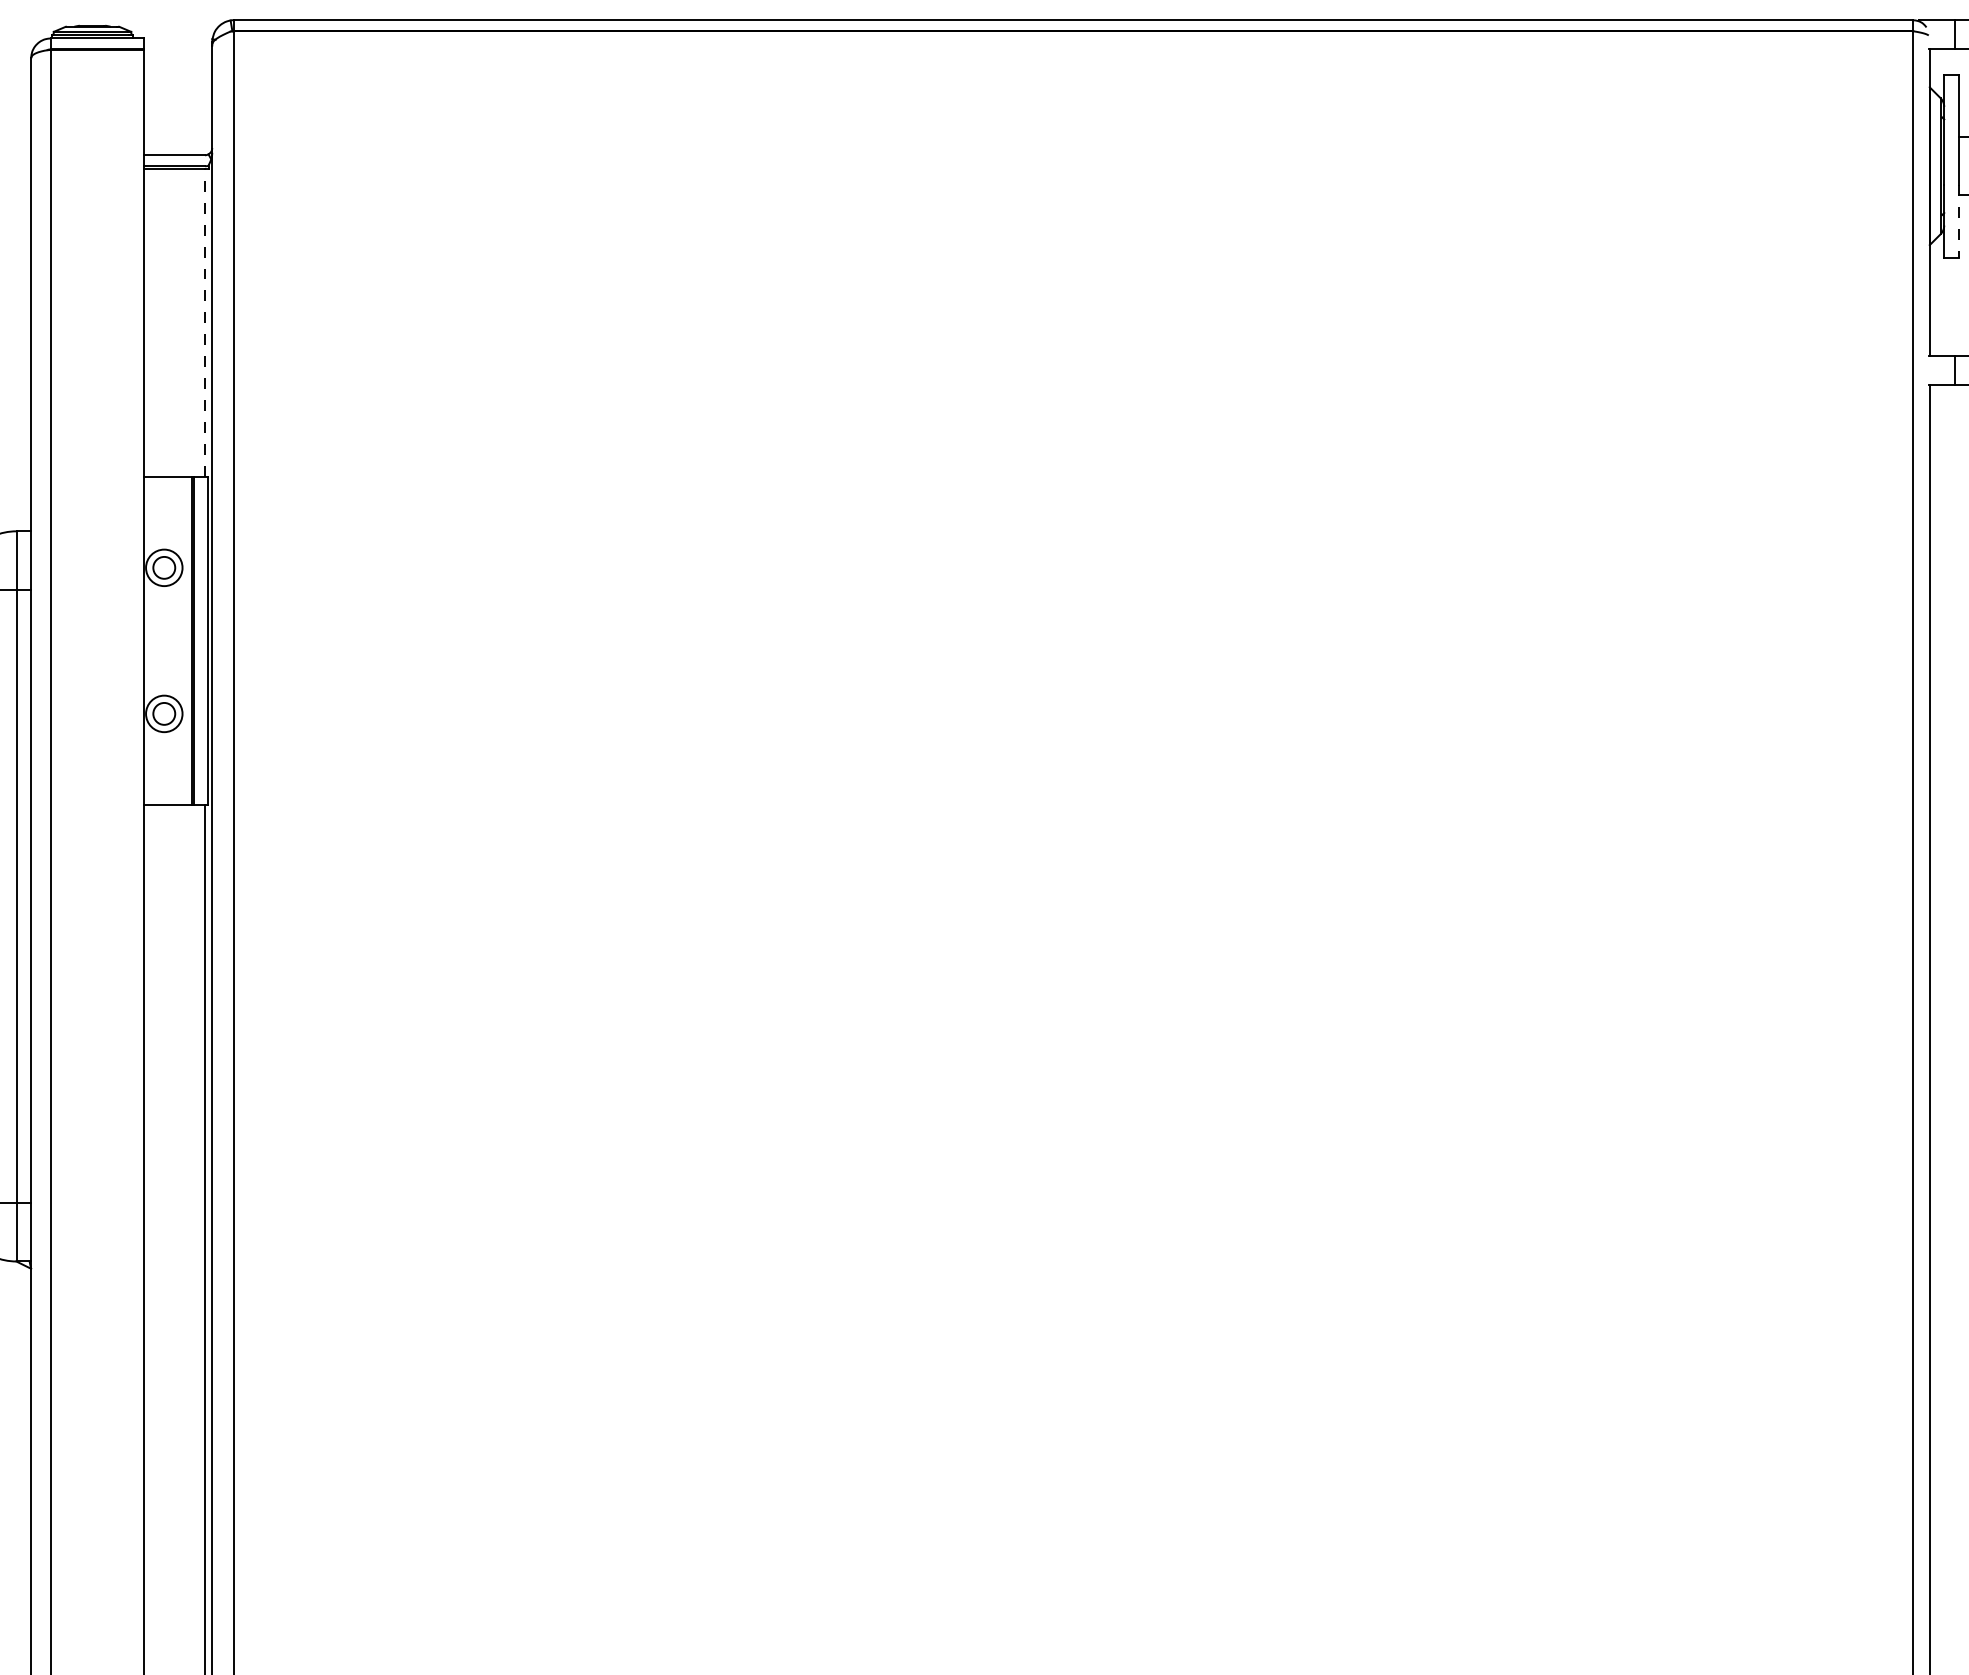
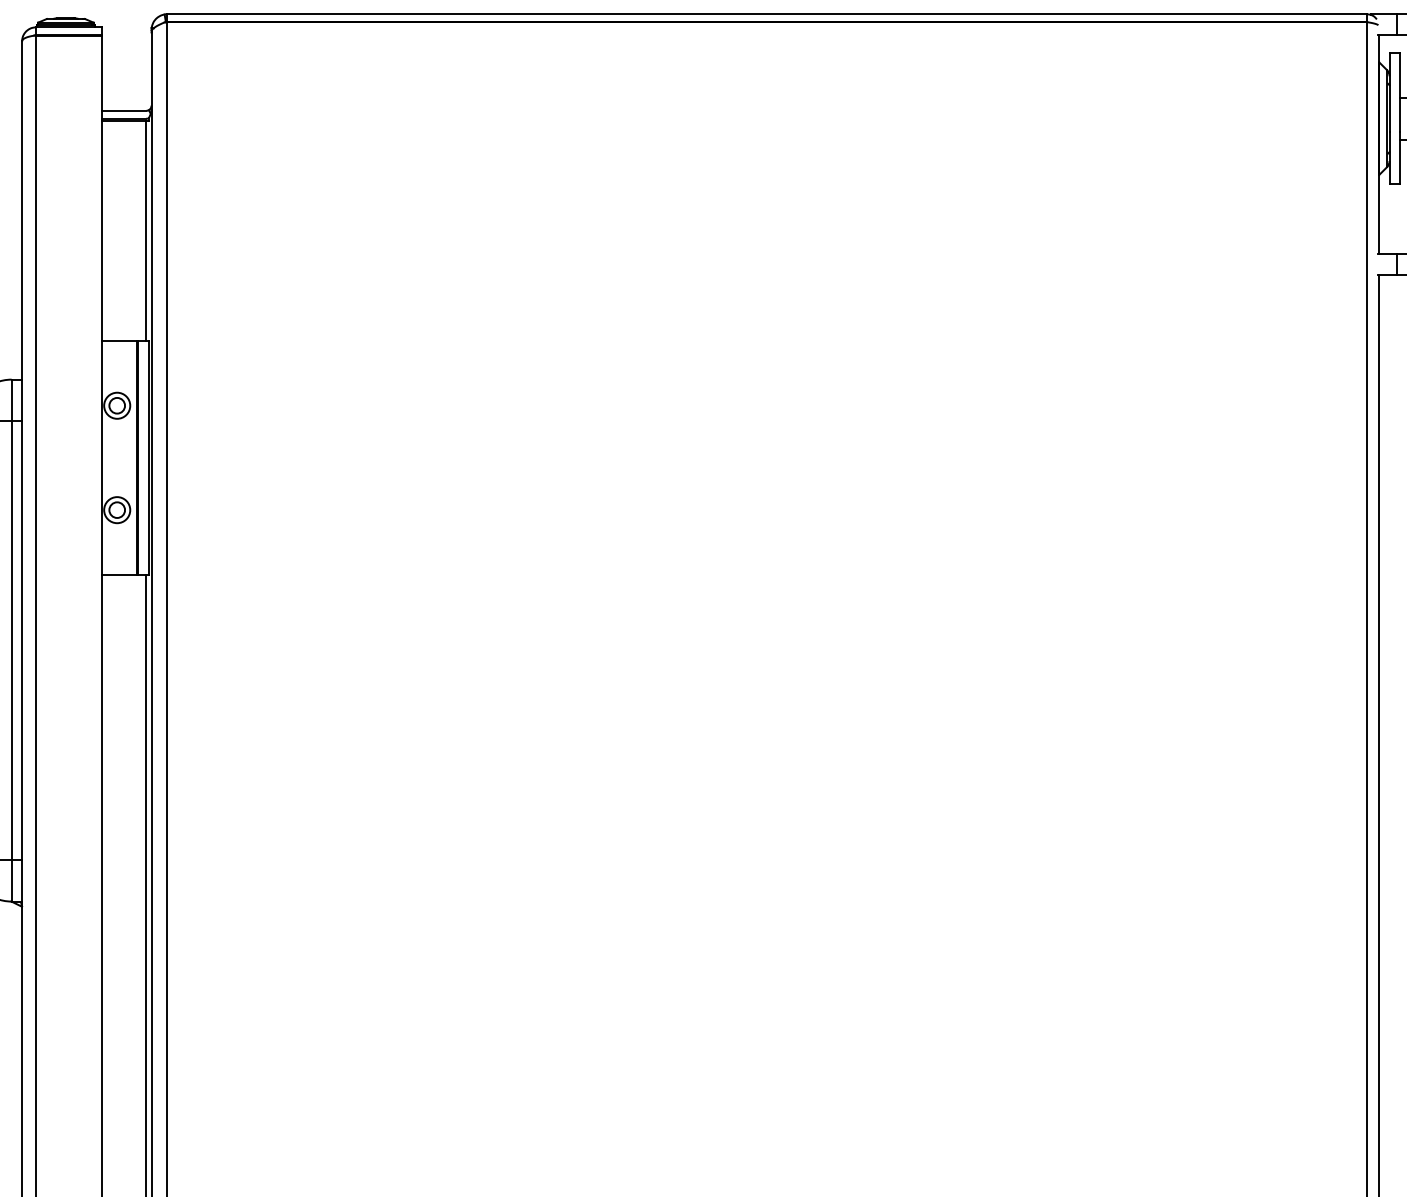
line: (1958, 221) -> (1399, 158), dashed -> solid
line: (204, 322) -> (145, 230), dashed -> solid

